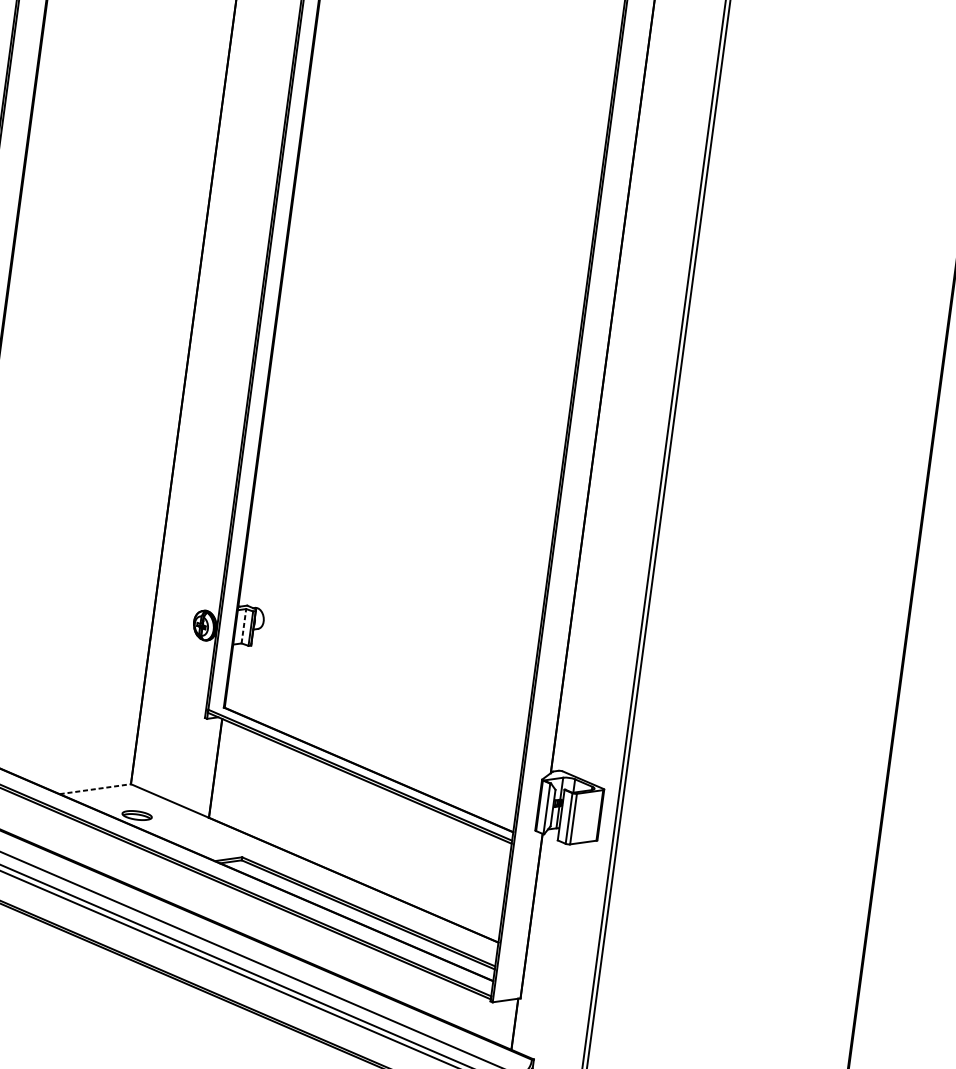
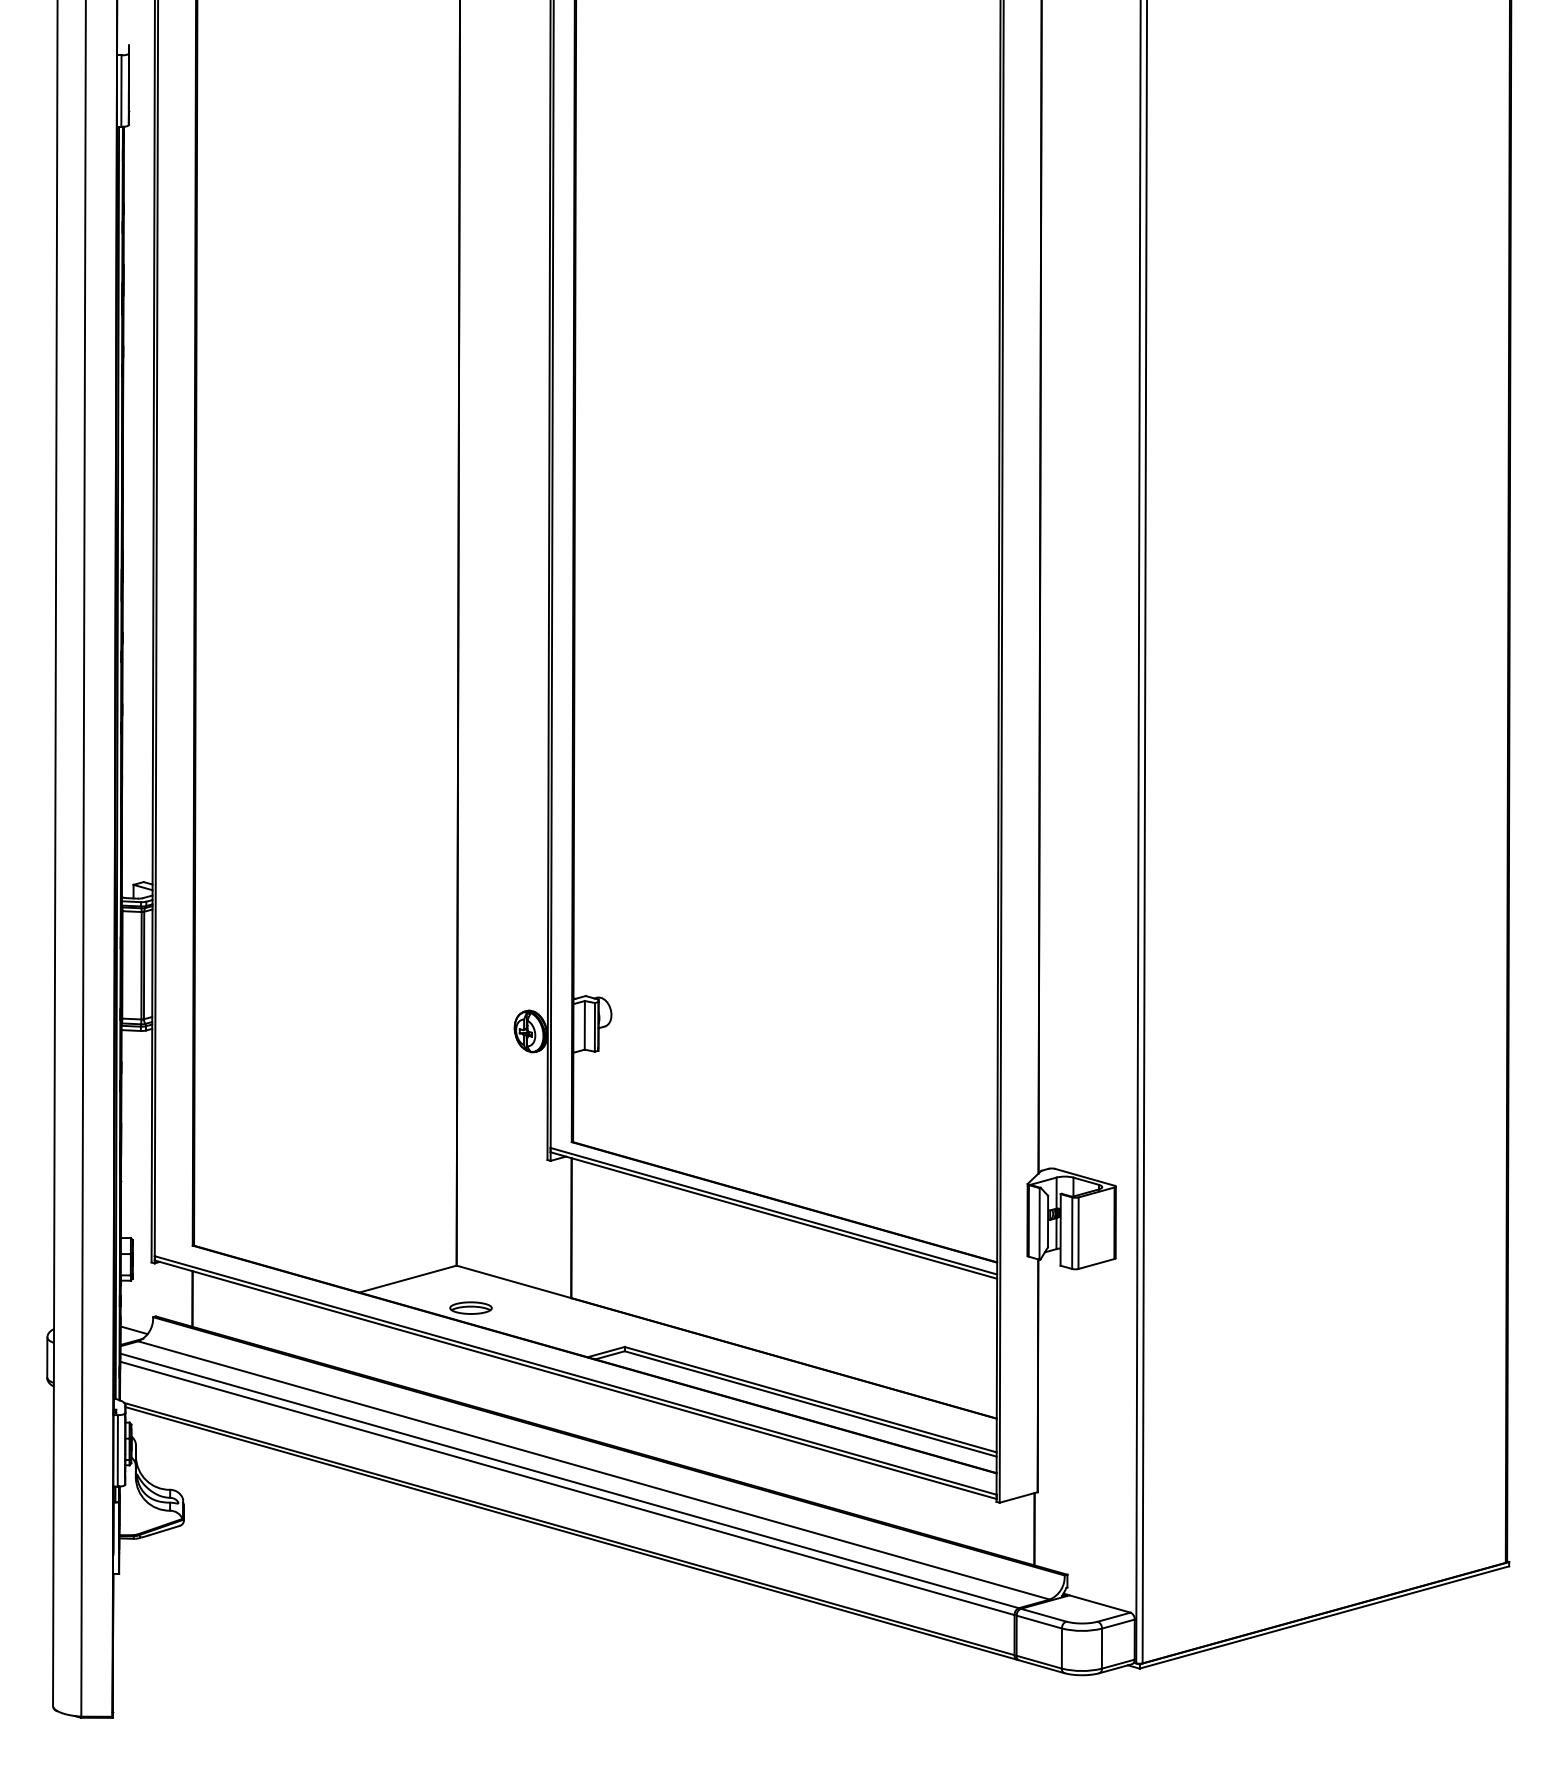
line: (243, 625) -> (584, 1024), dashed -> solid
line: (95, 788) -> (408, 1278), dashed -> solid

